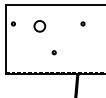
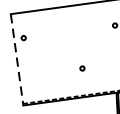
circle: (39, 26) -> (58, 36), removed
line: (6, 39) -> (17, 59), solid -> dashed

